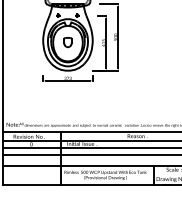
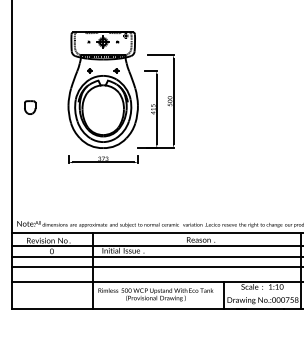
part: (68, 42) -> (30, 107), moved

